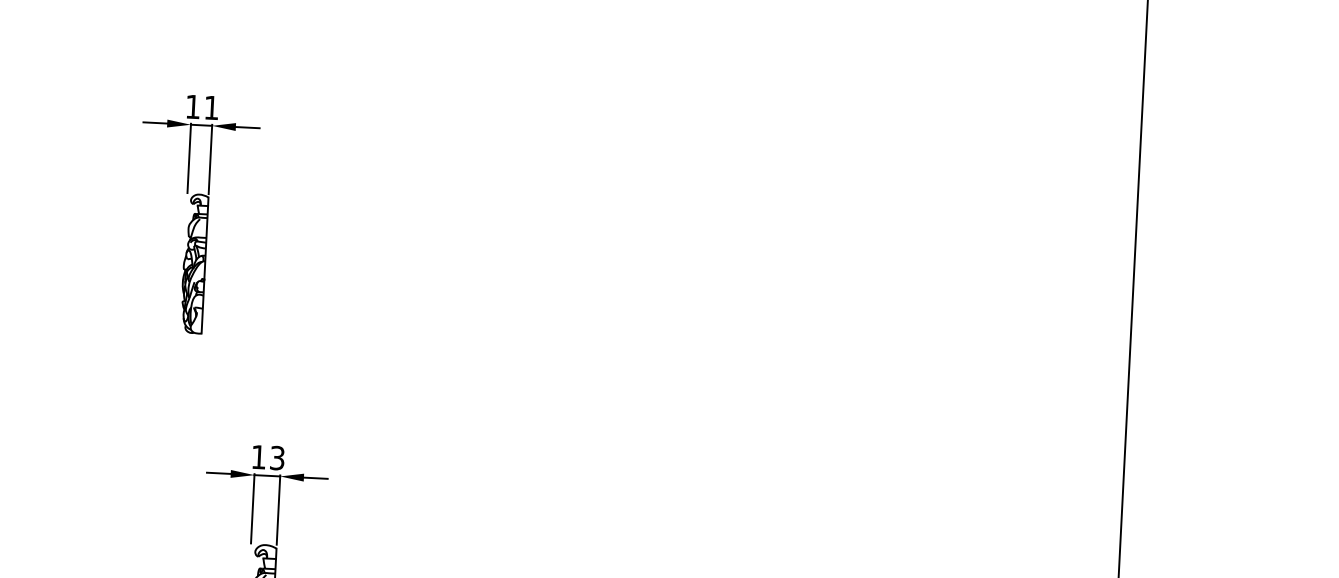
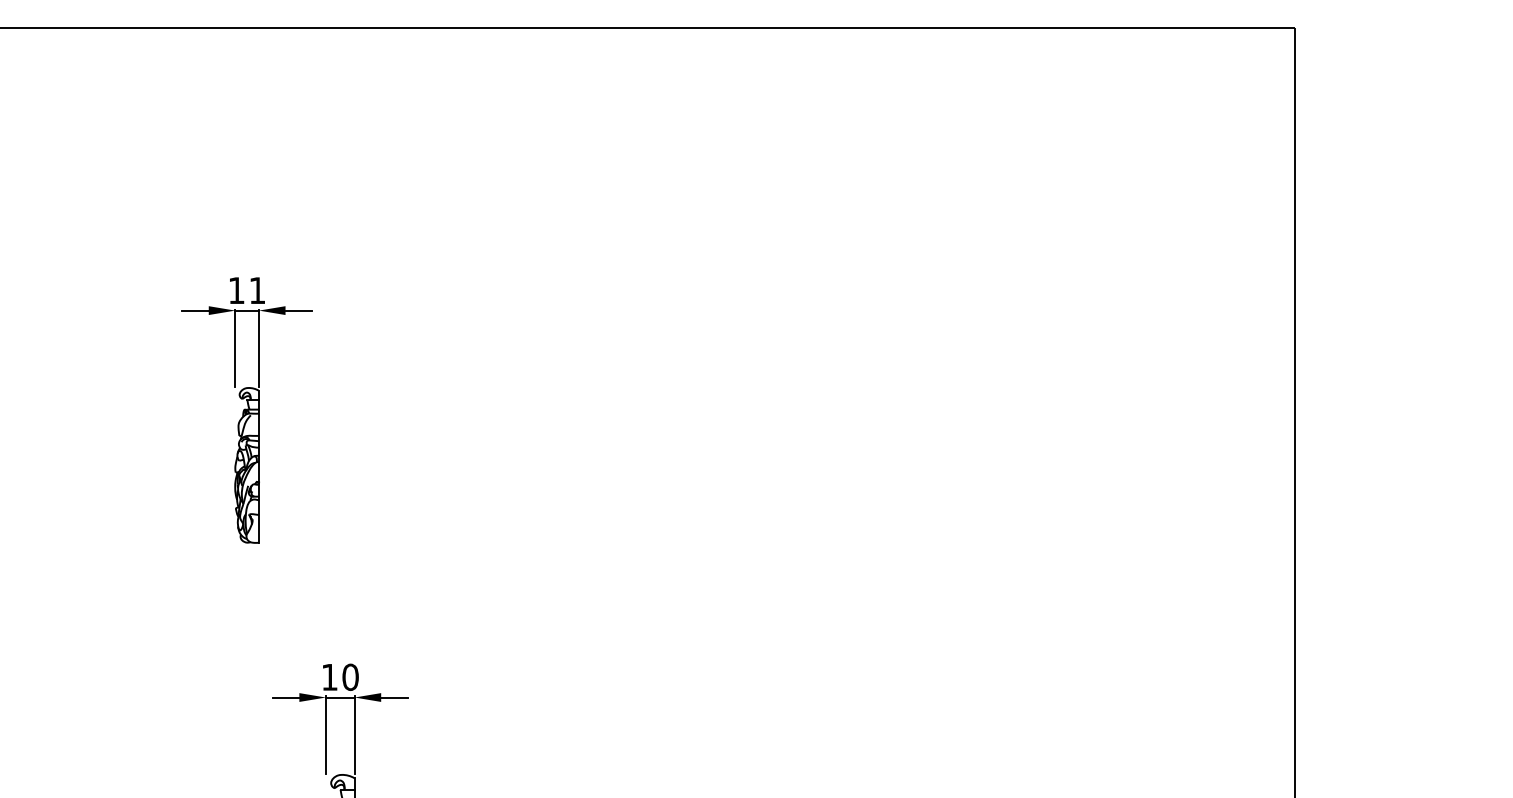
text: (277, 457) -> (350, 676), 13 -> 10

